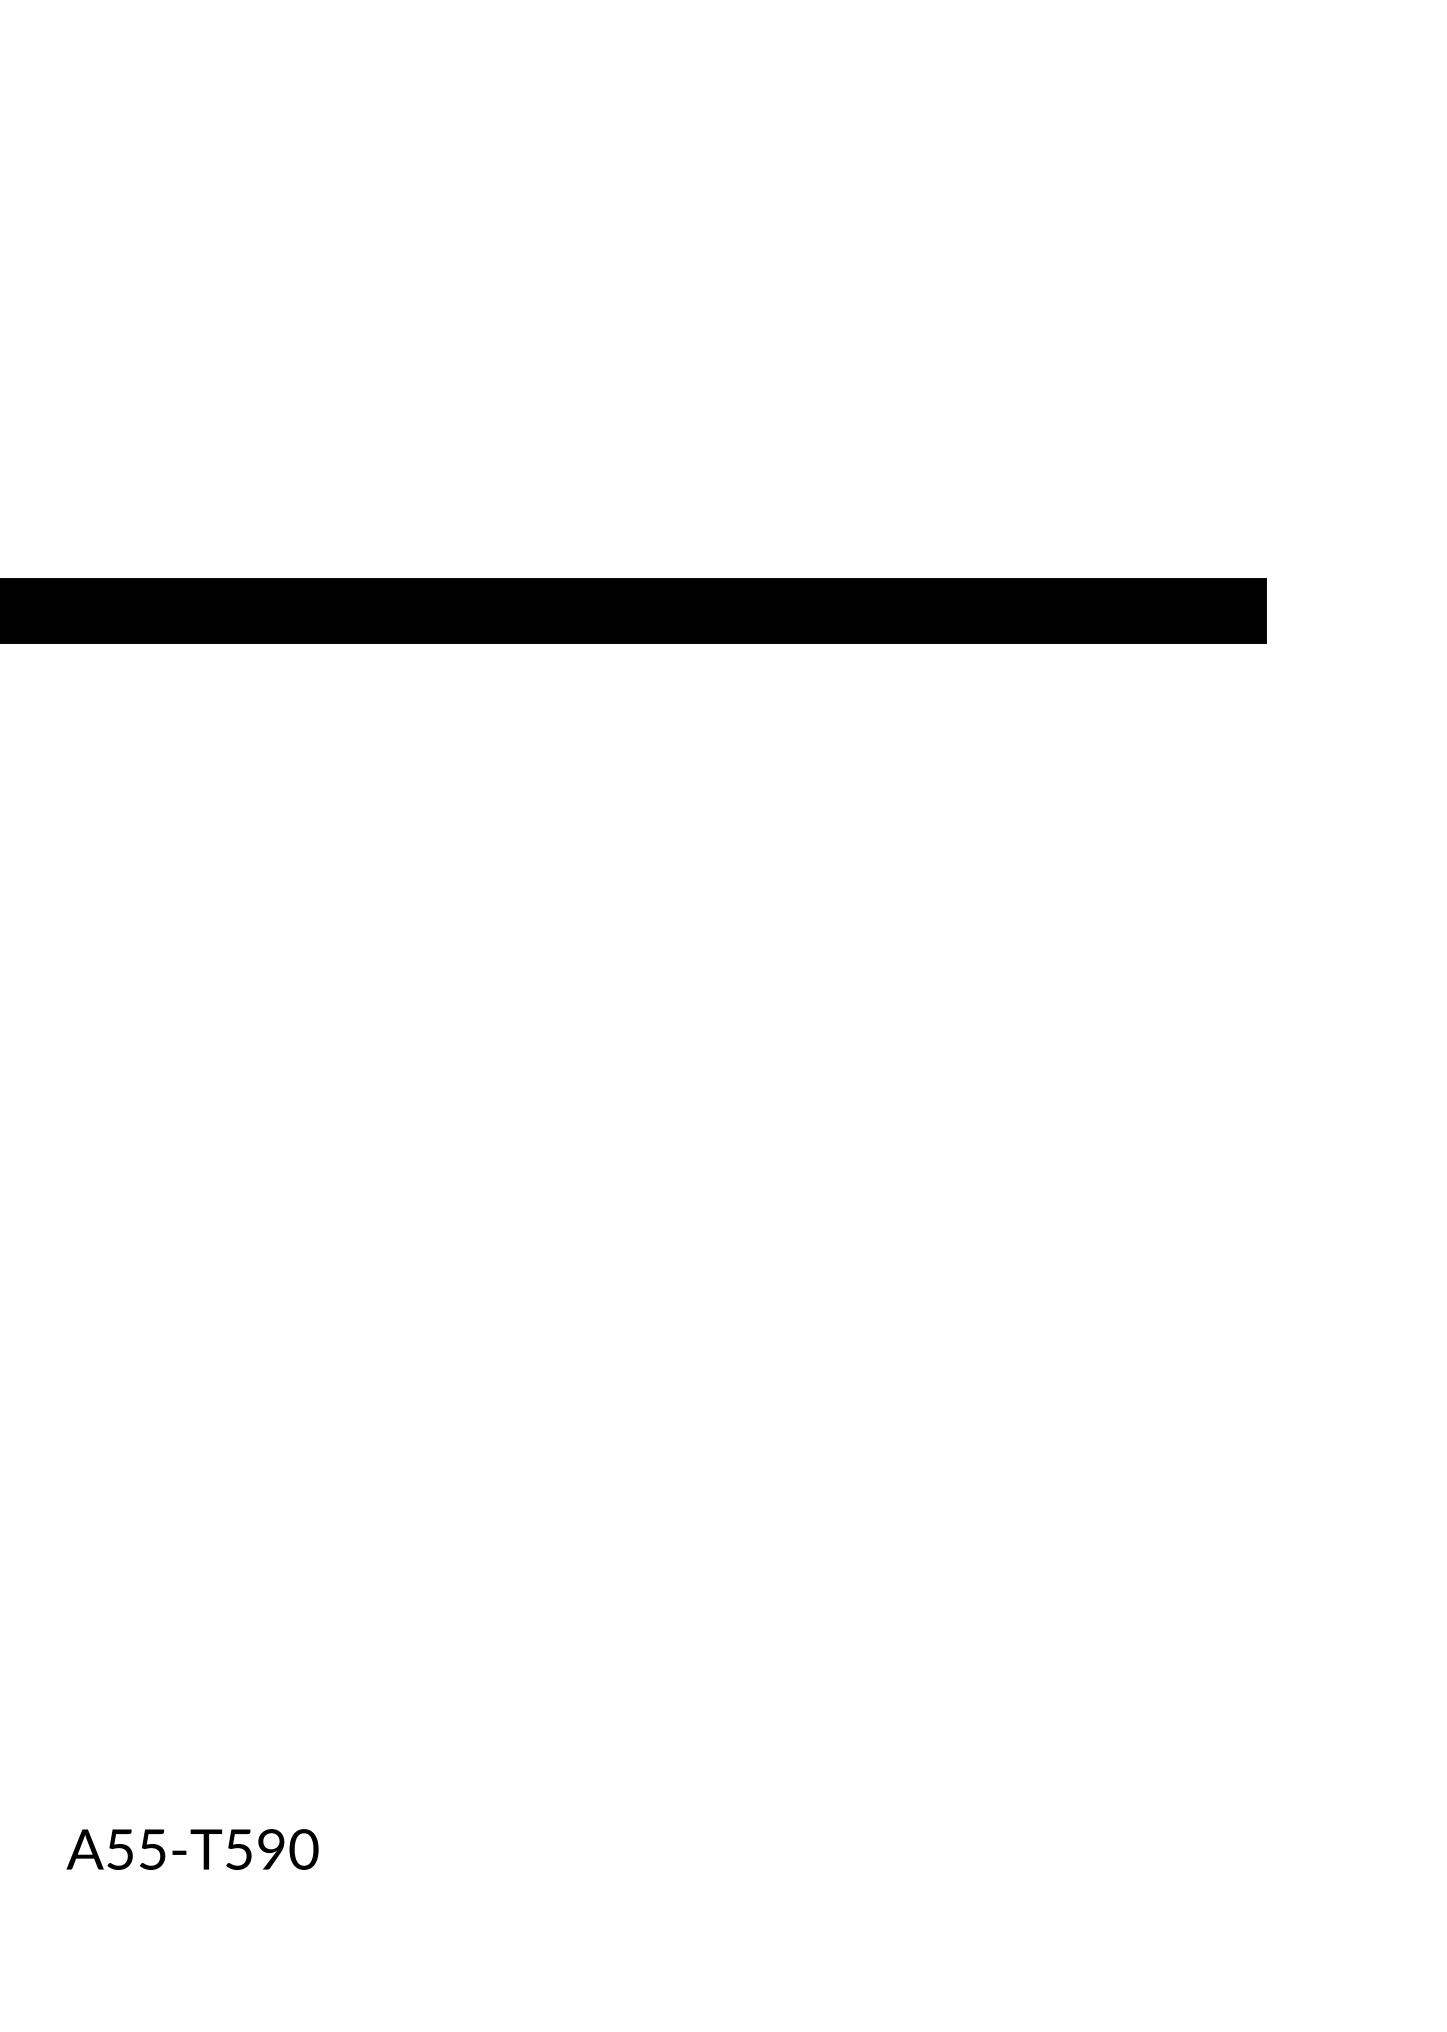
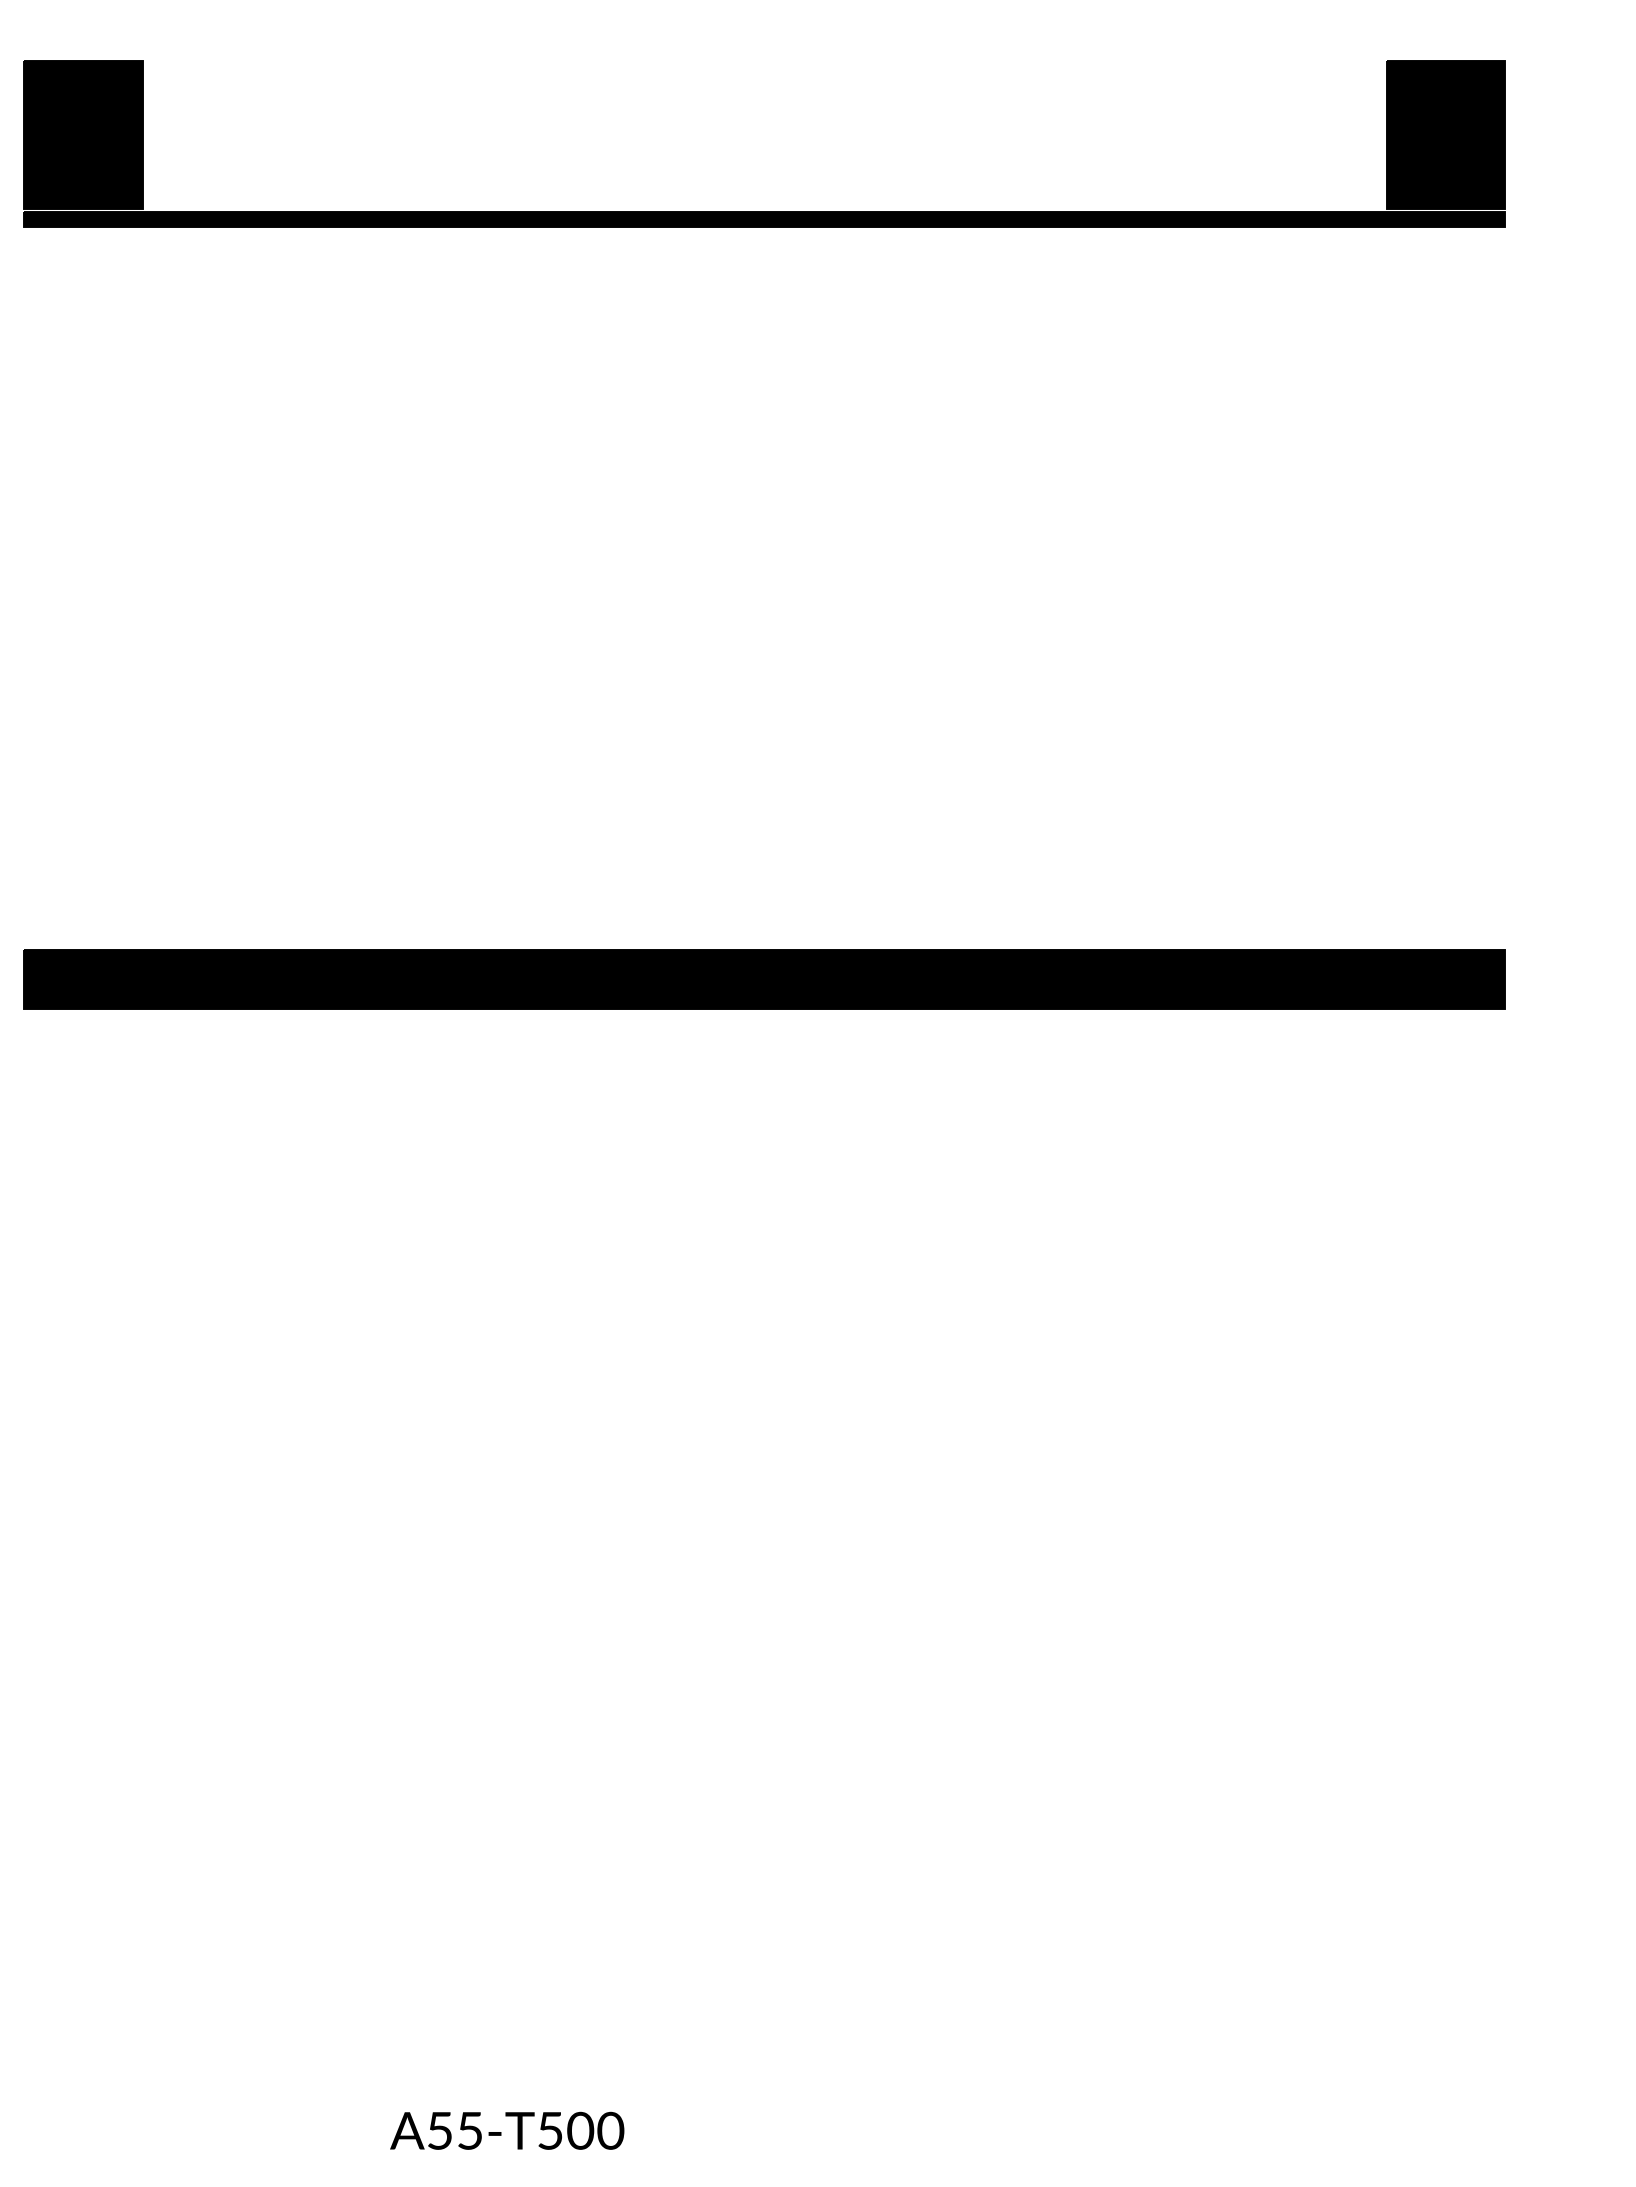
text: (271, 1850) -> (580, 2131), A55-T590 -> A55-T500

